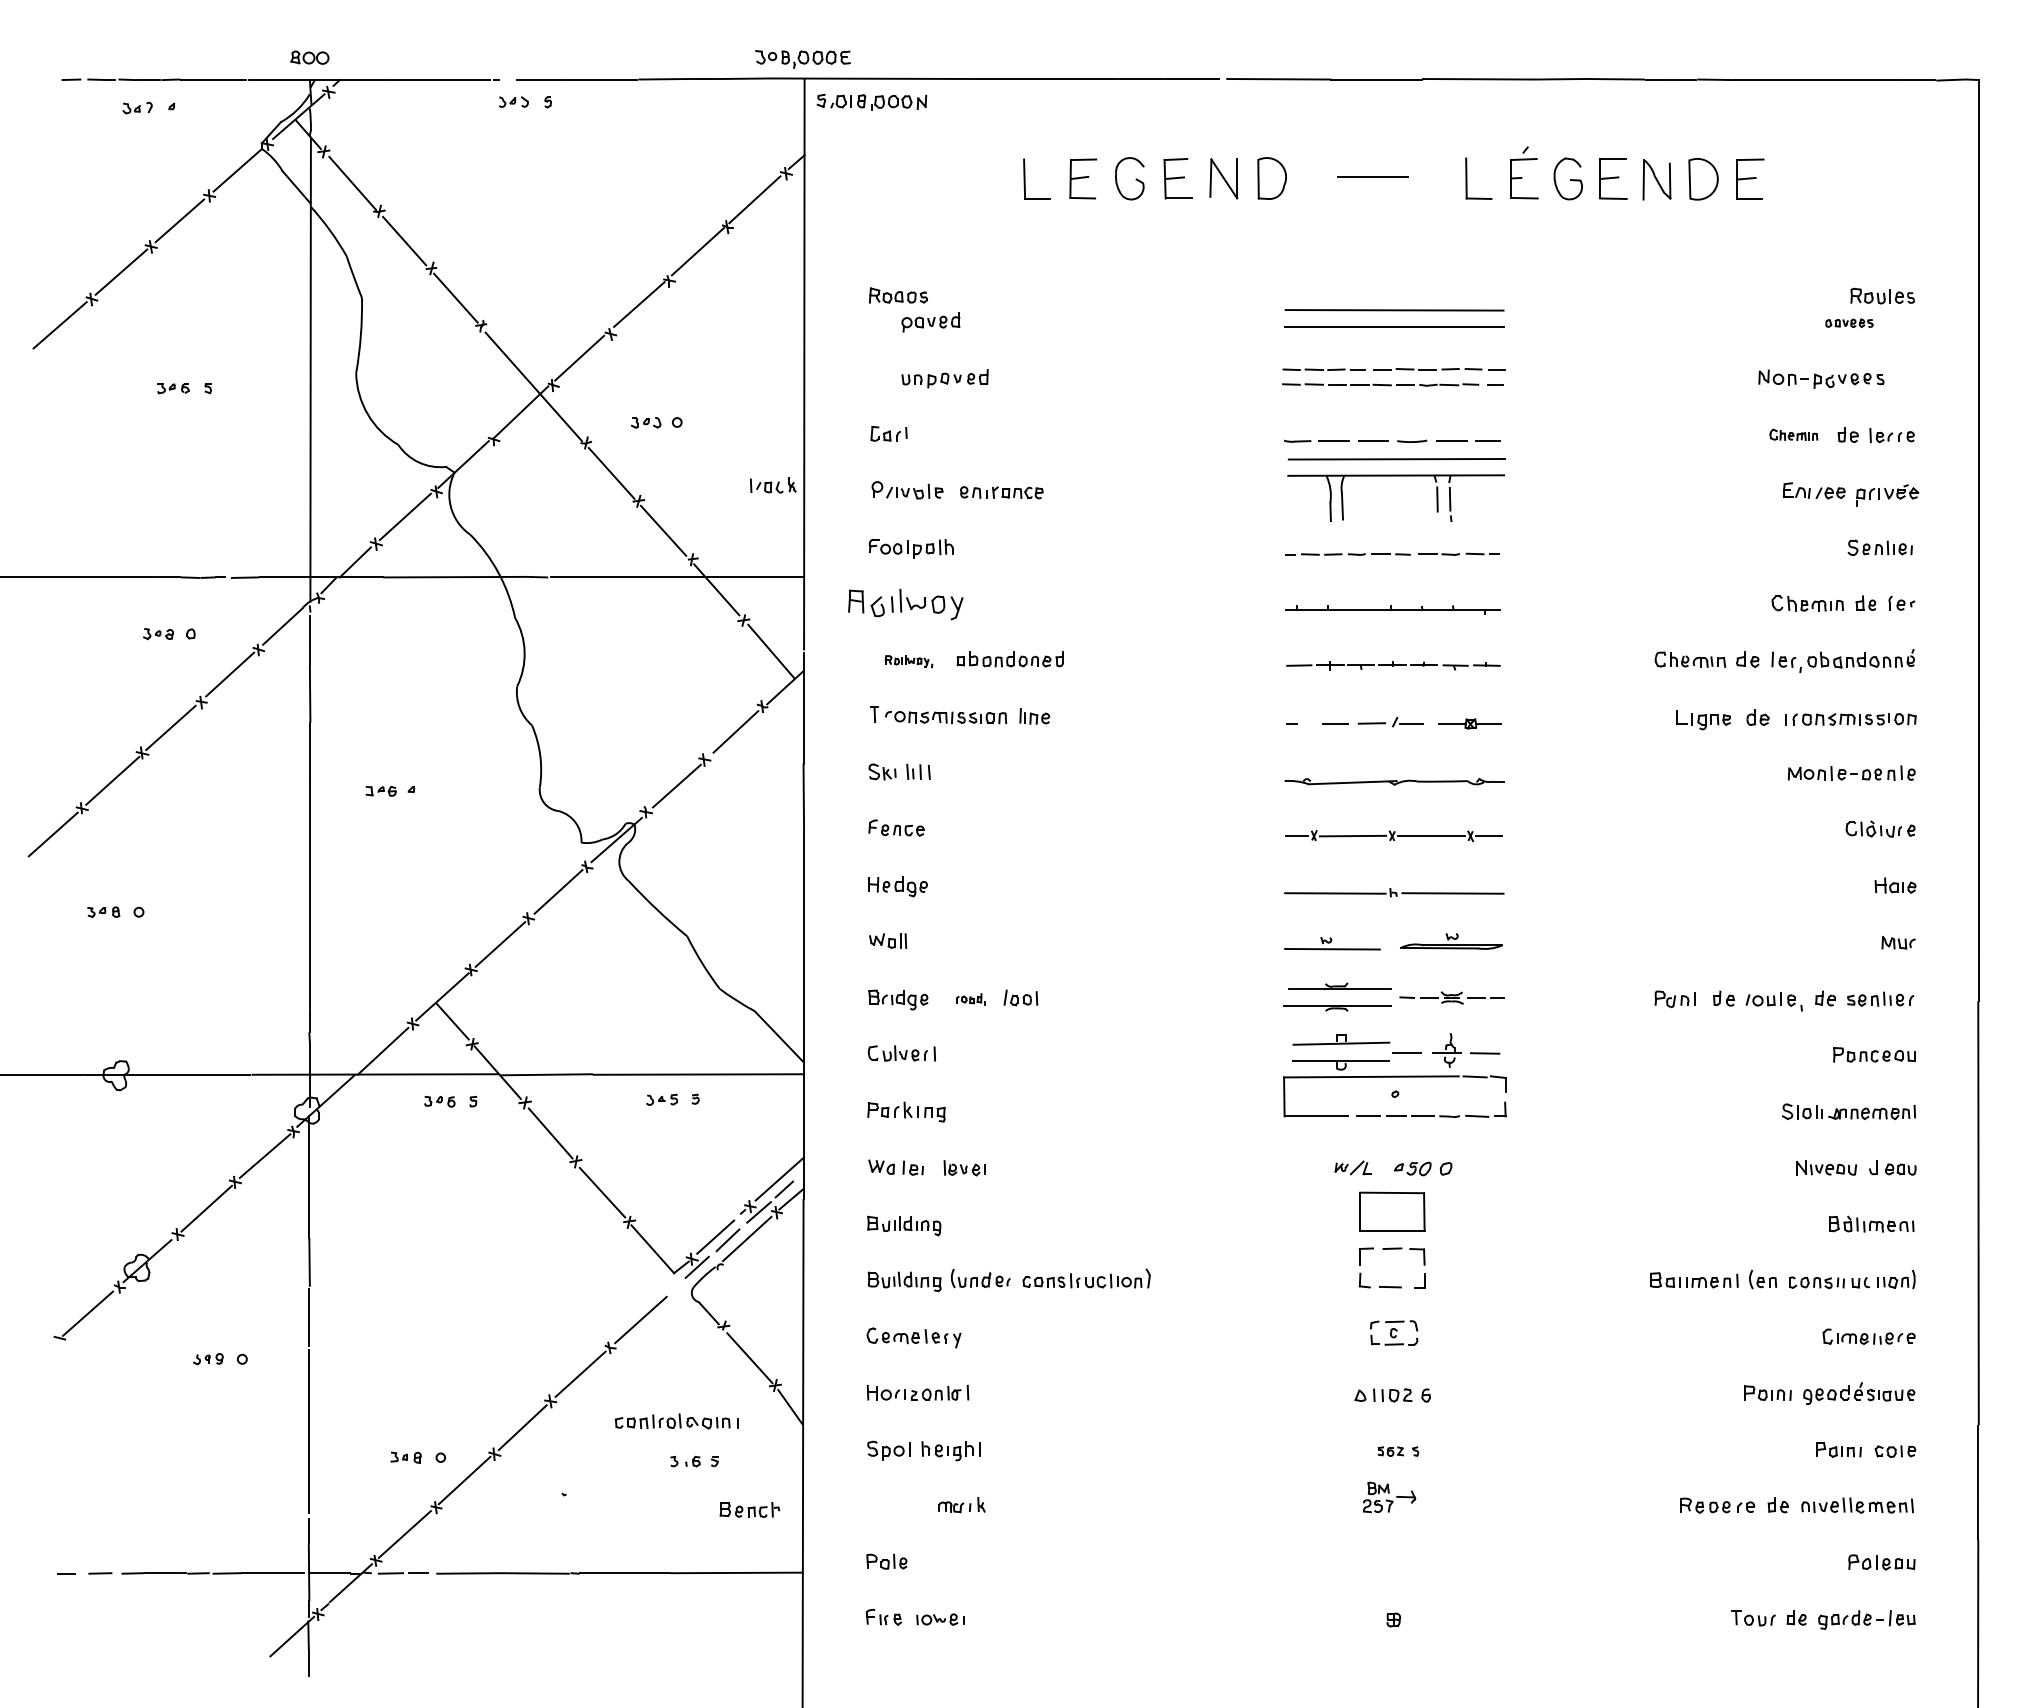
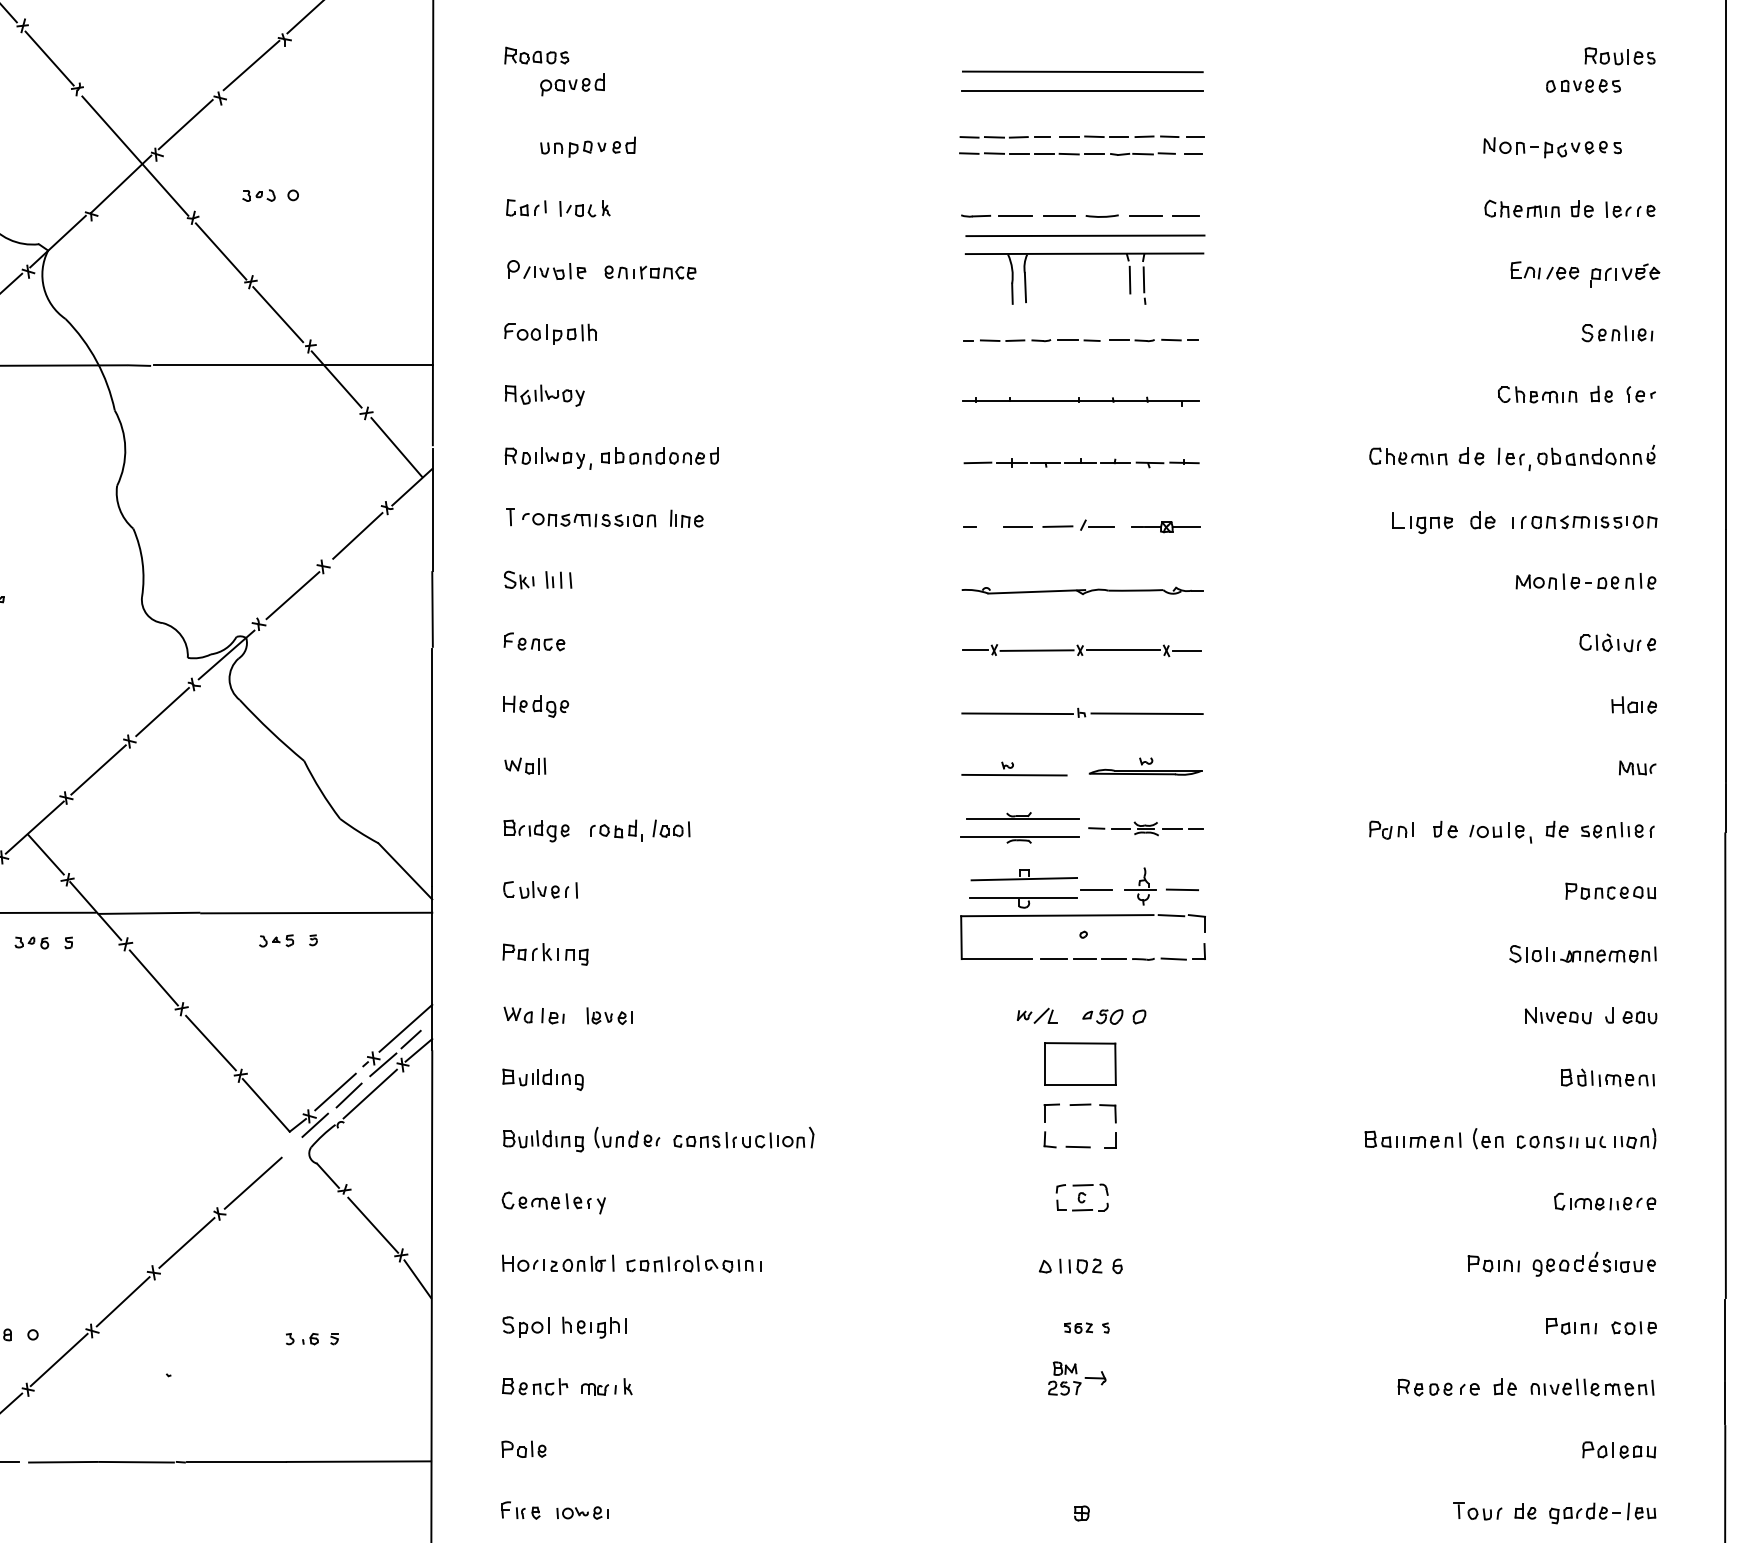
part: (1849, 323) -> (1583, 86), size x1.43
part: (1793, 434) -> (1521, 208), size x1.43
part: (773, 485) -> (585, 208), moved
part: (905, 604) -> (544, 395), size x0.62
part: (908, 661) -> (547, 458), size x1.67
part: (970, 999) -> (616, 830), size x1.67
part: (676, 1421) -> (694, 1264), moved
part: (749, 1509) -> (534, 1386), moved

